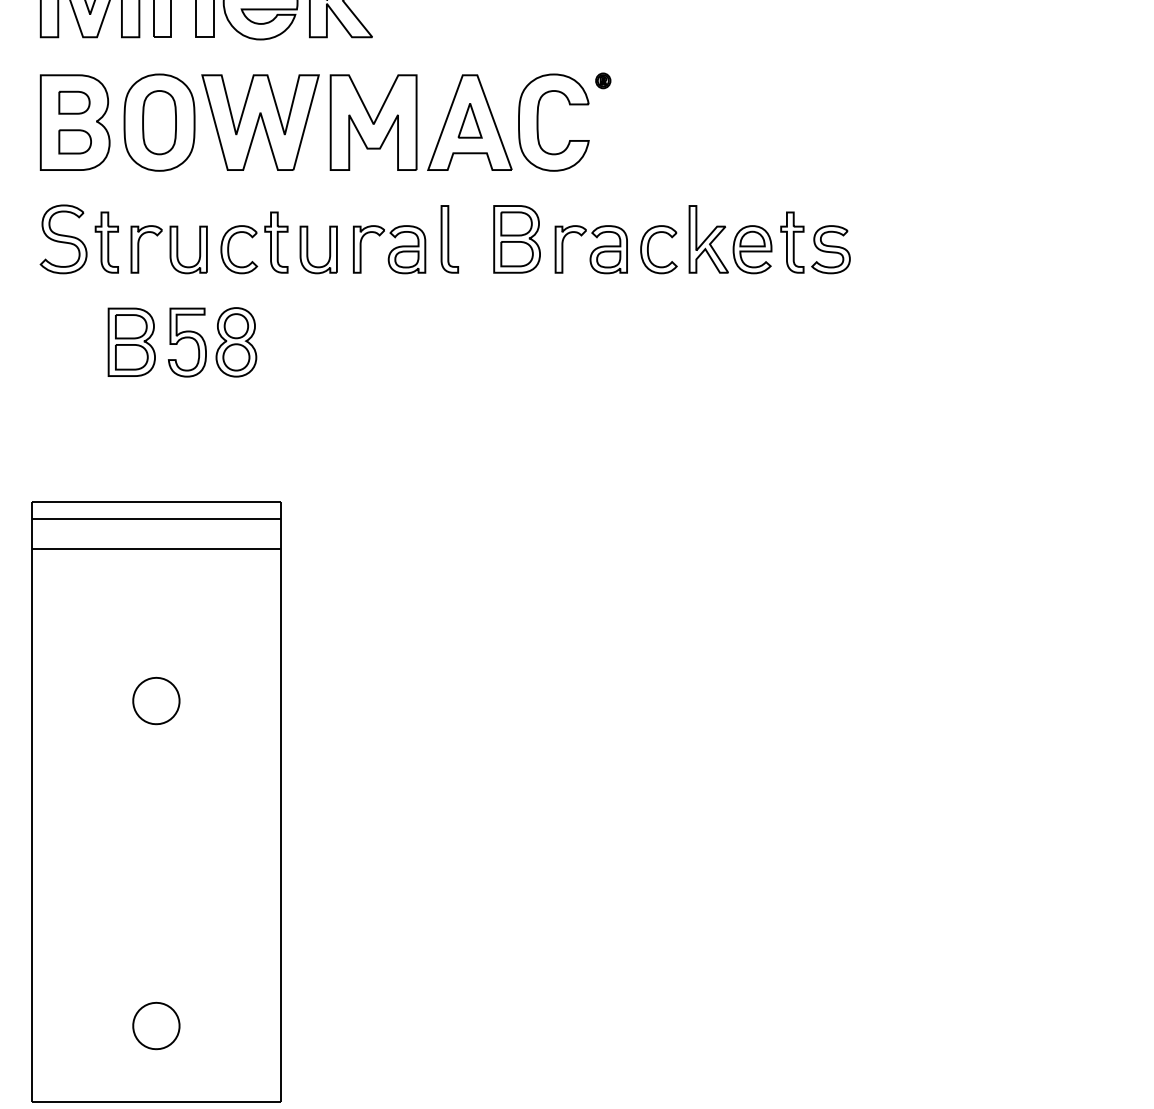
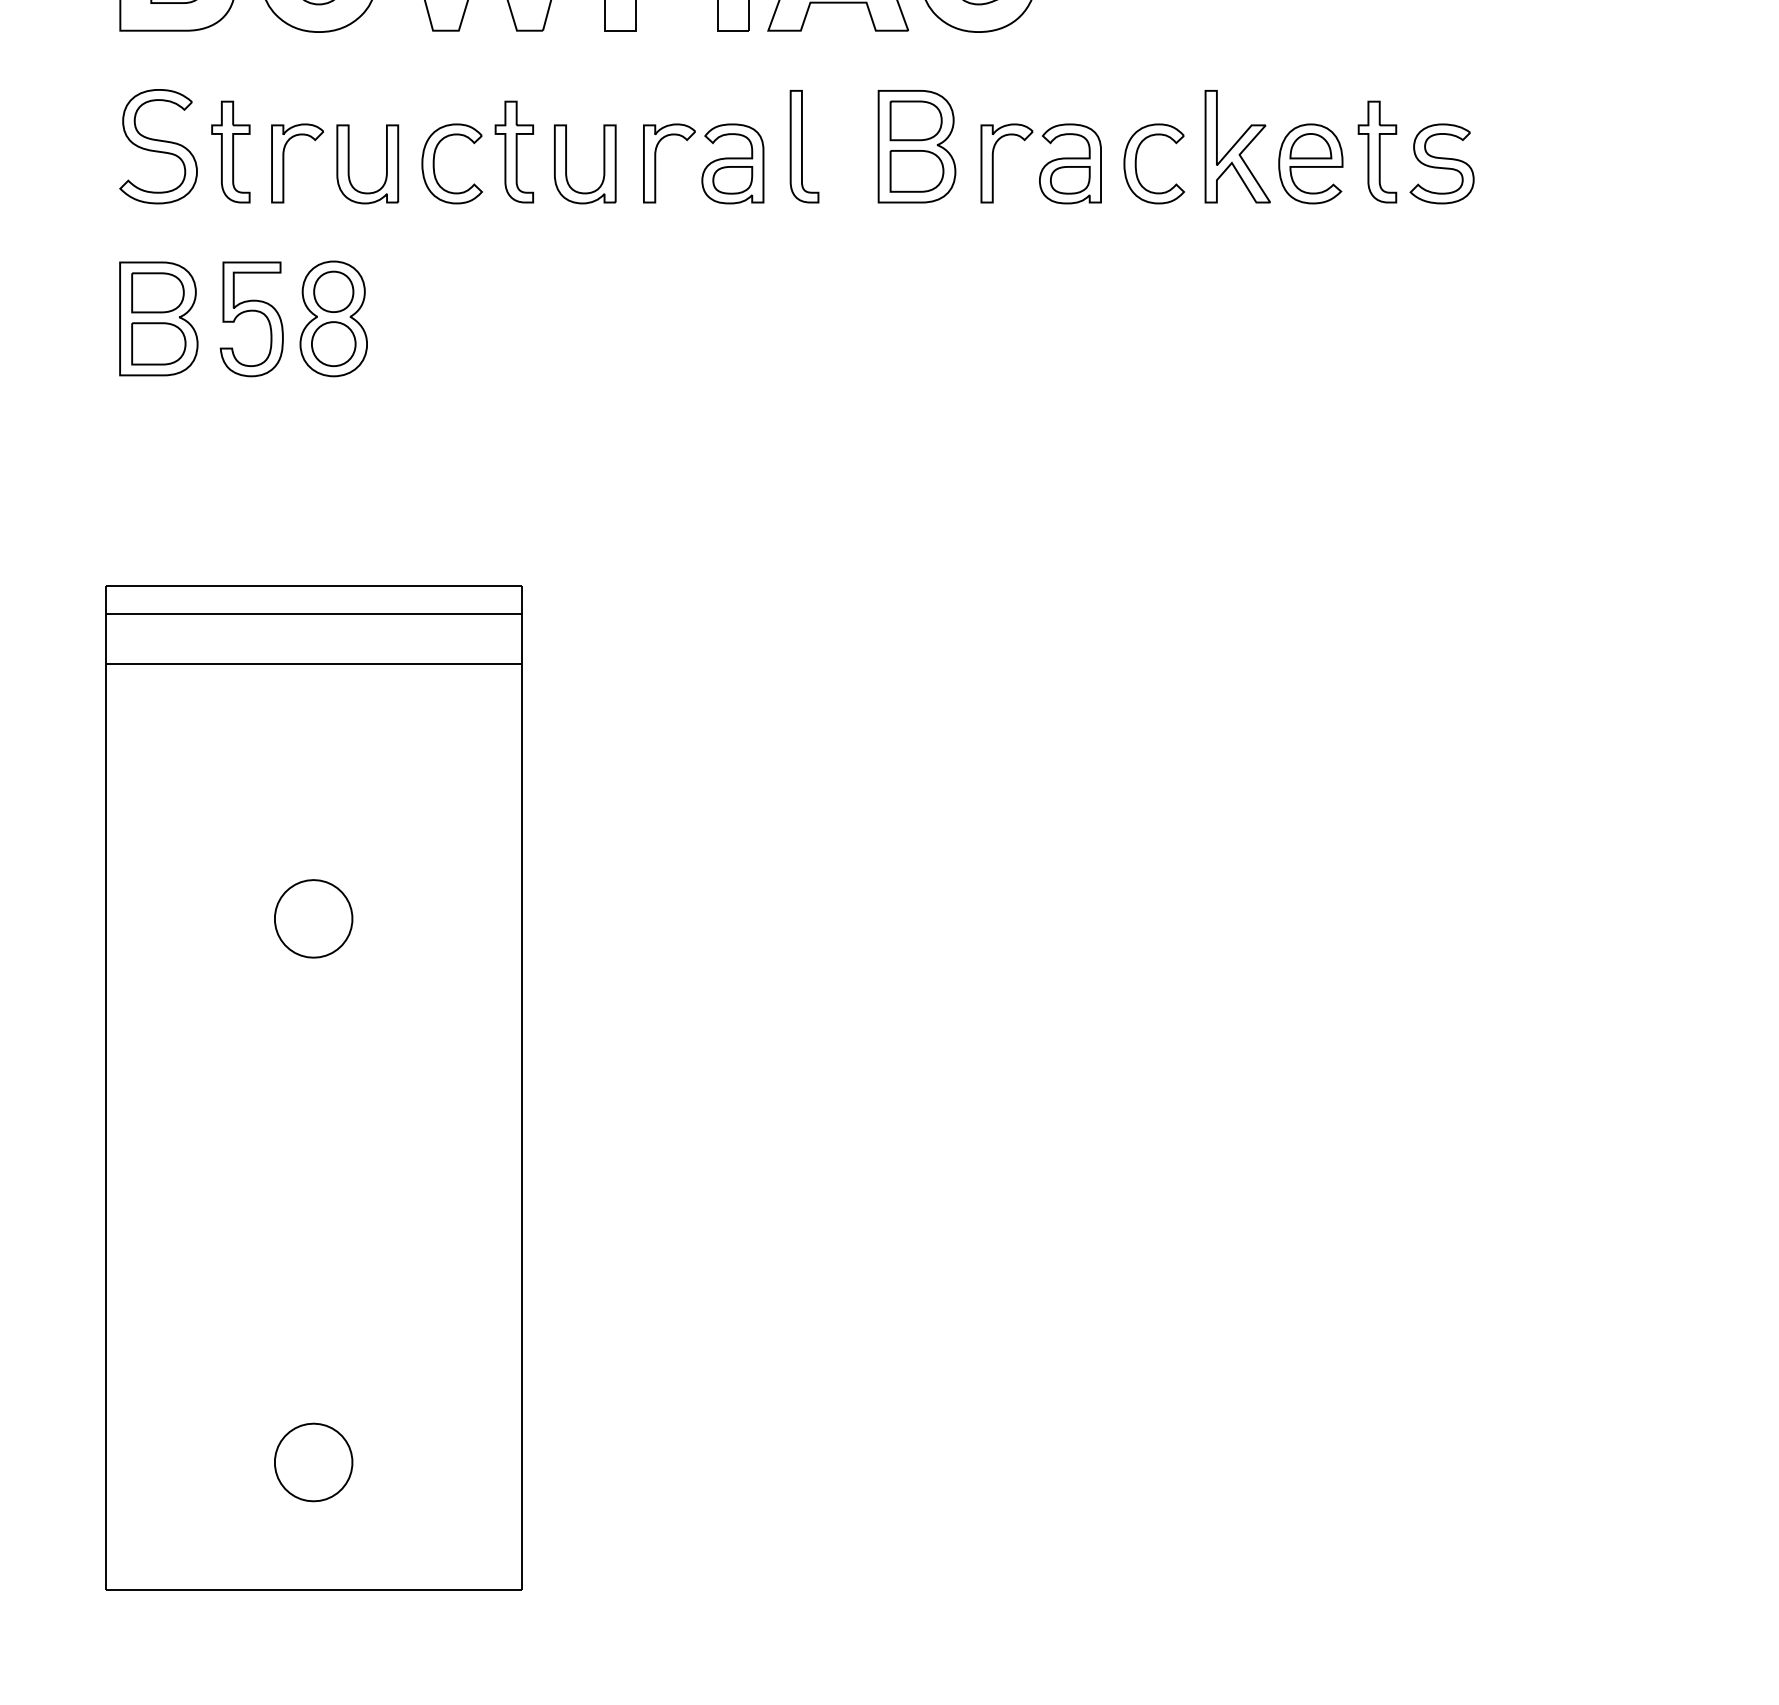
part: (182, 342) -> (243, 319), moved

